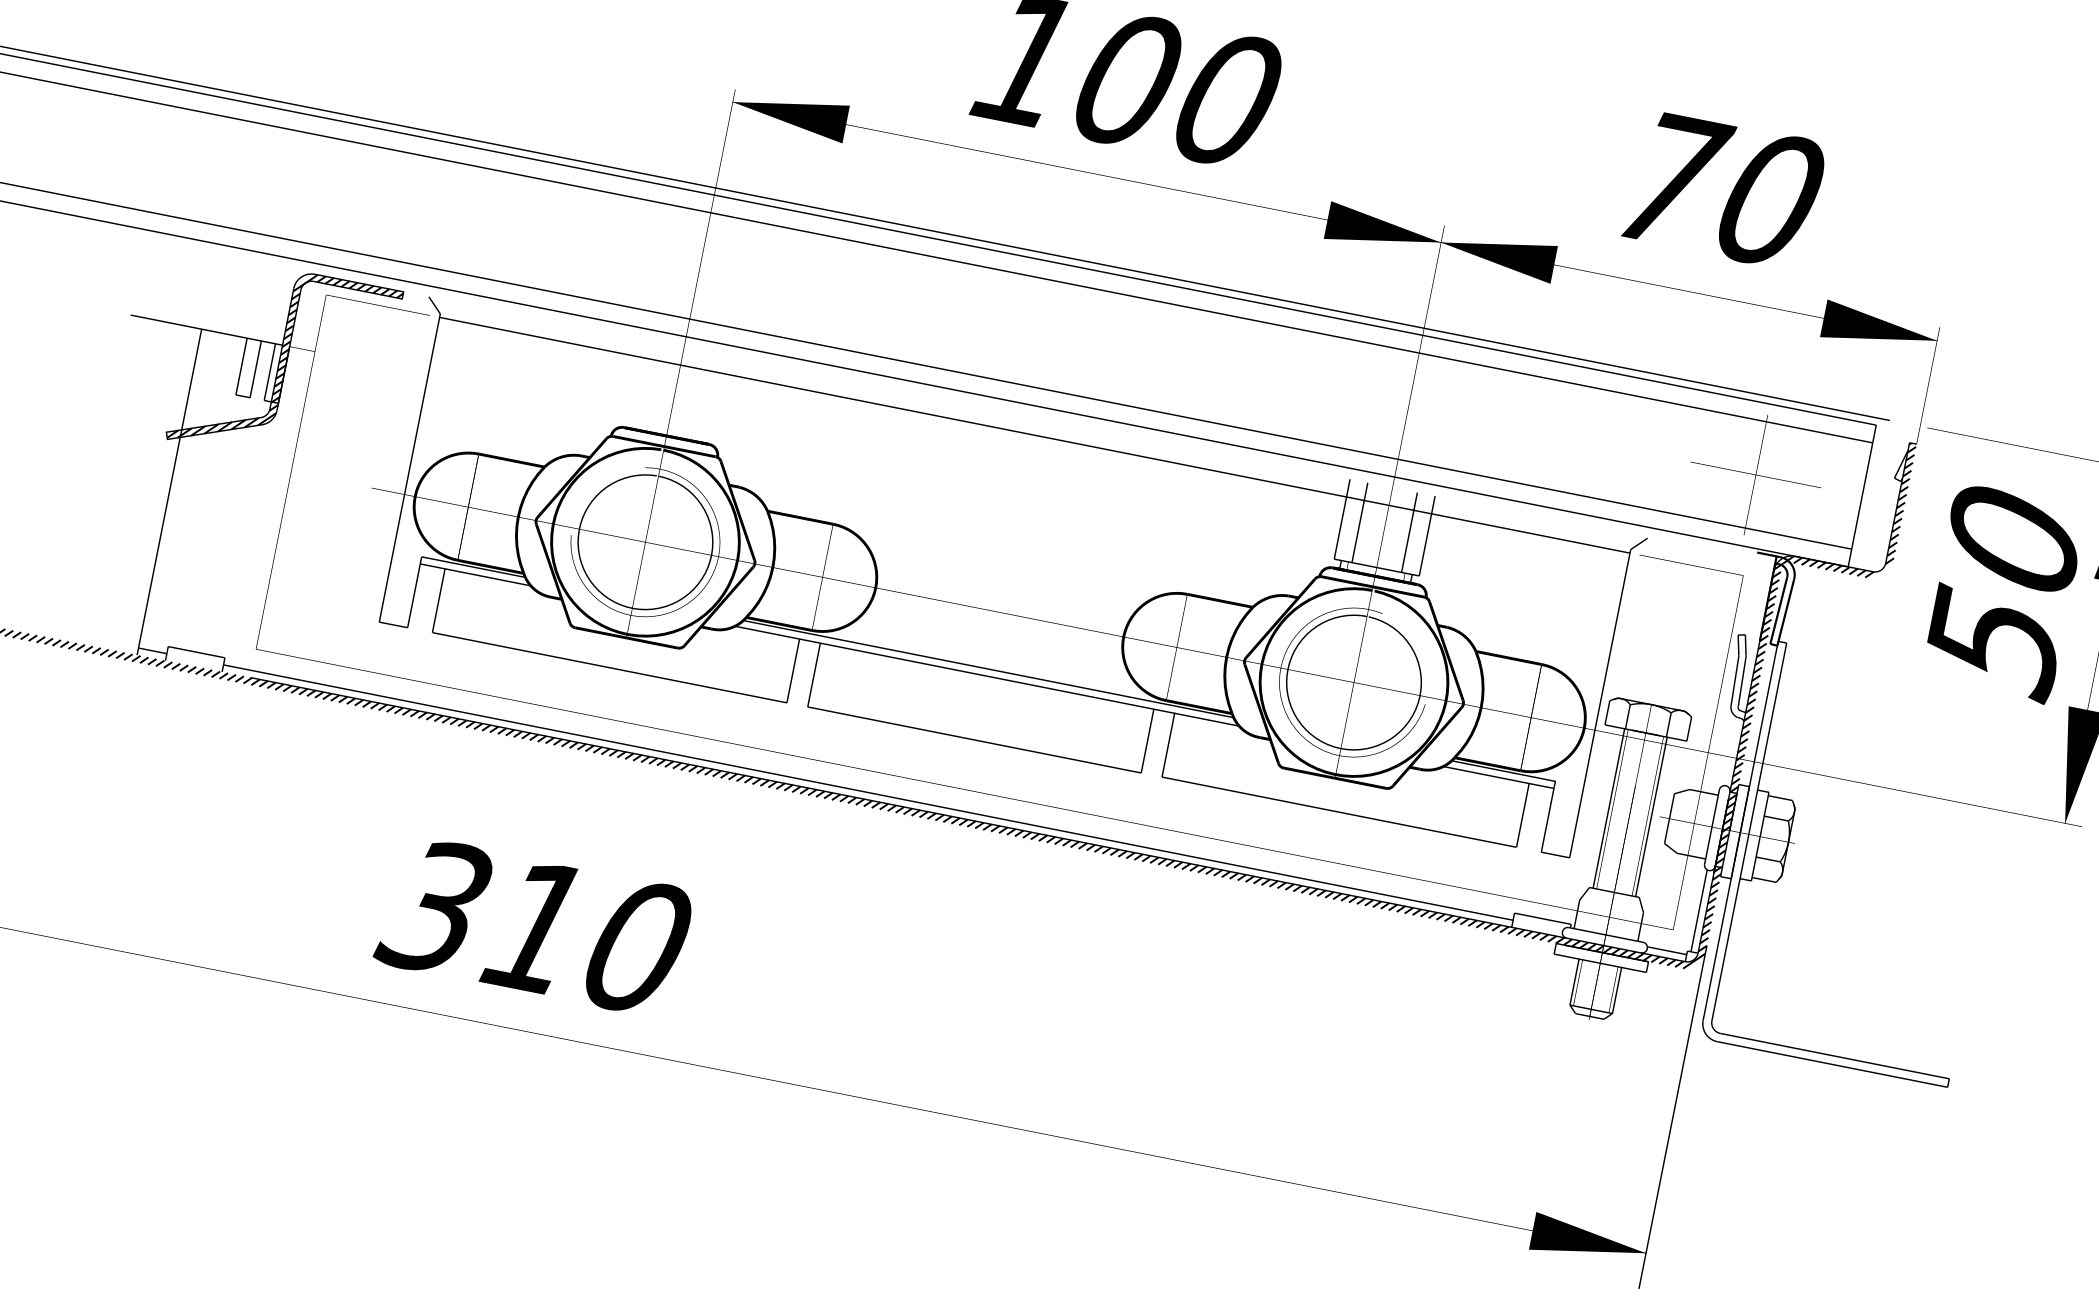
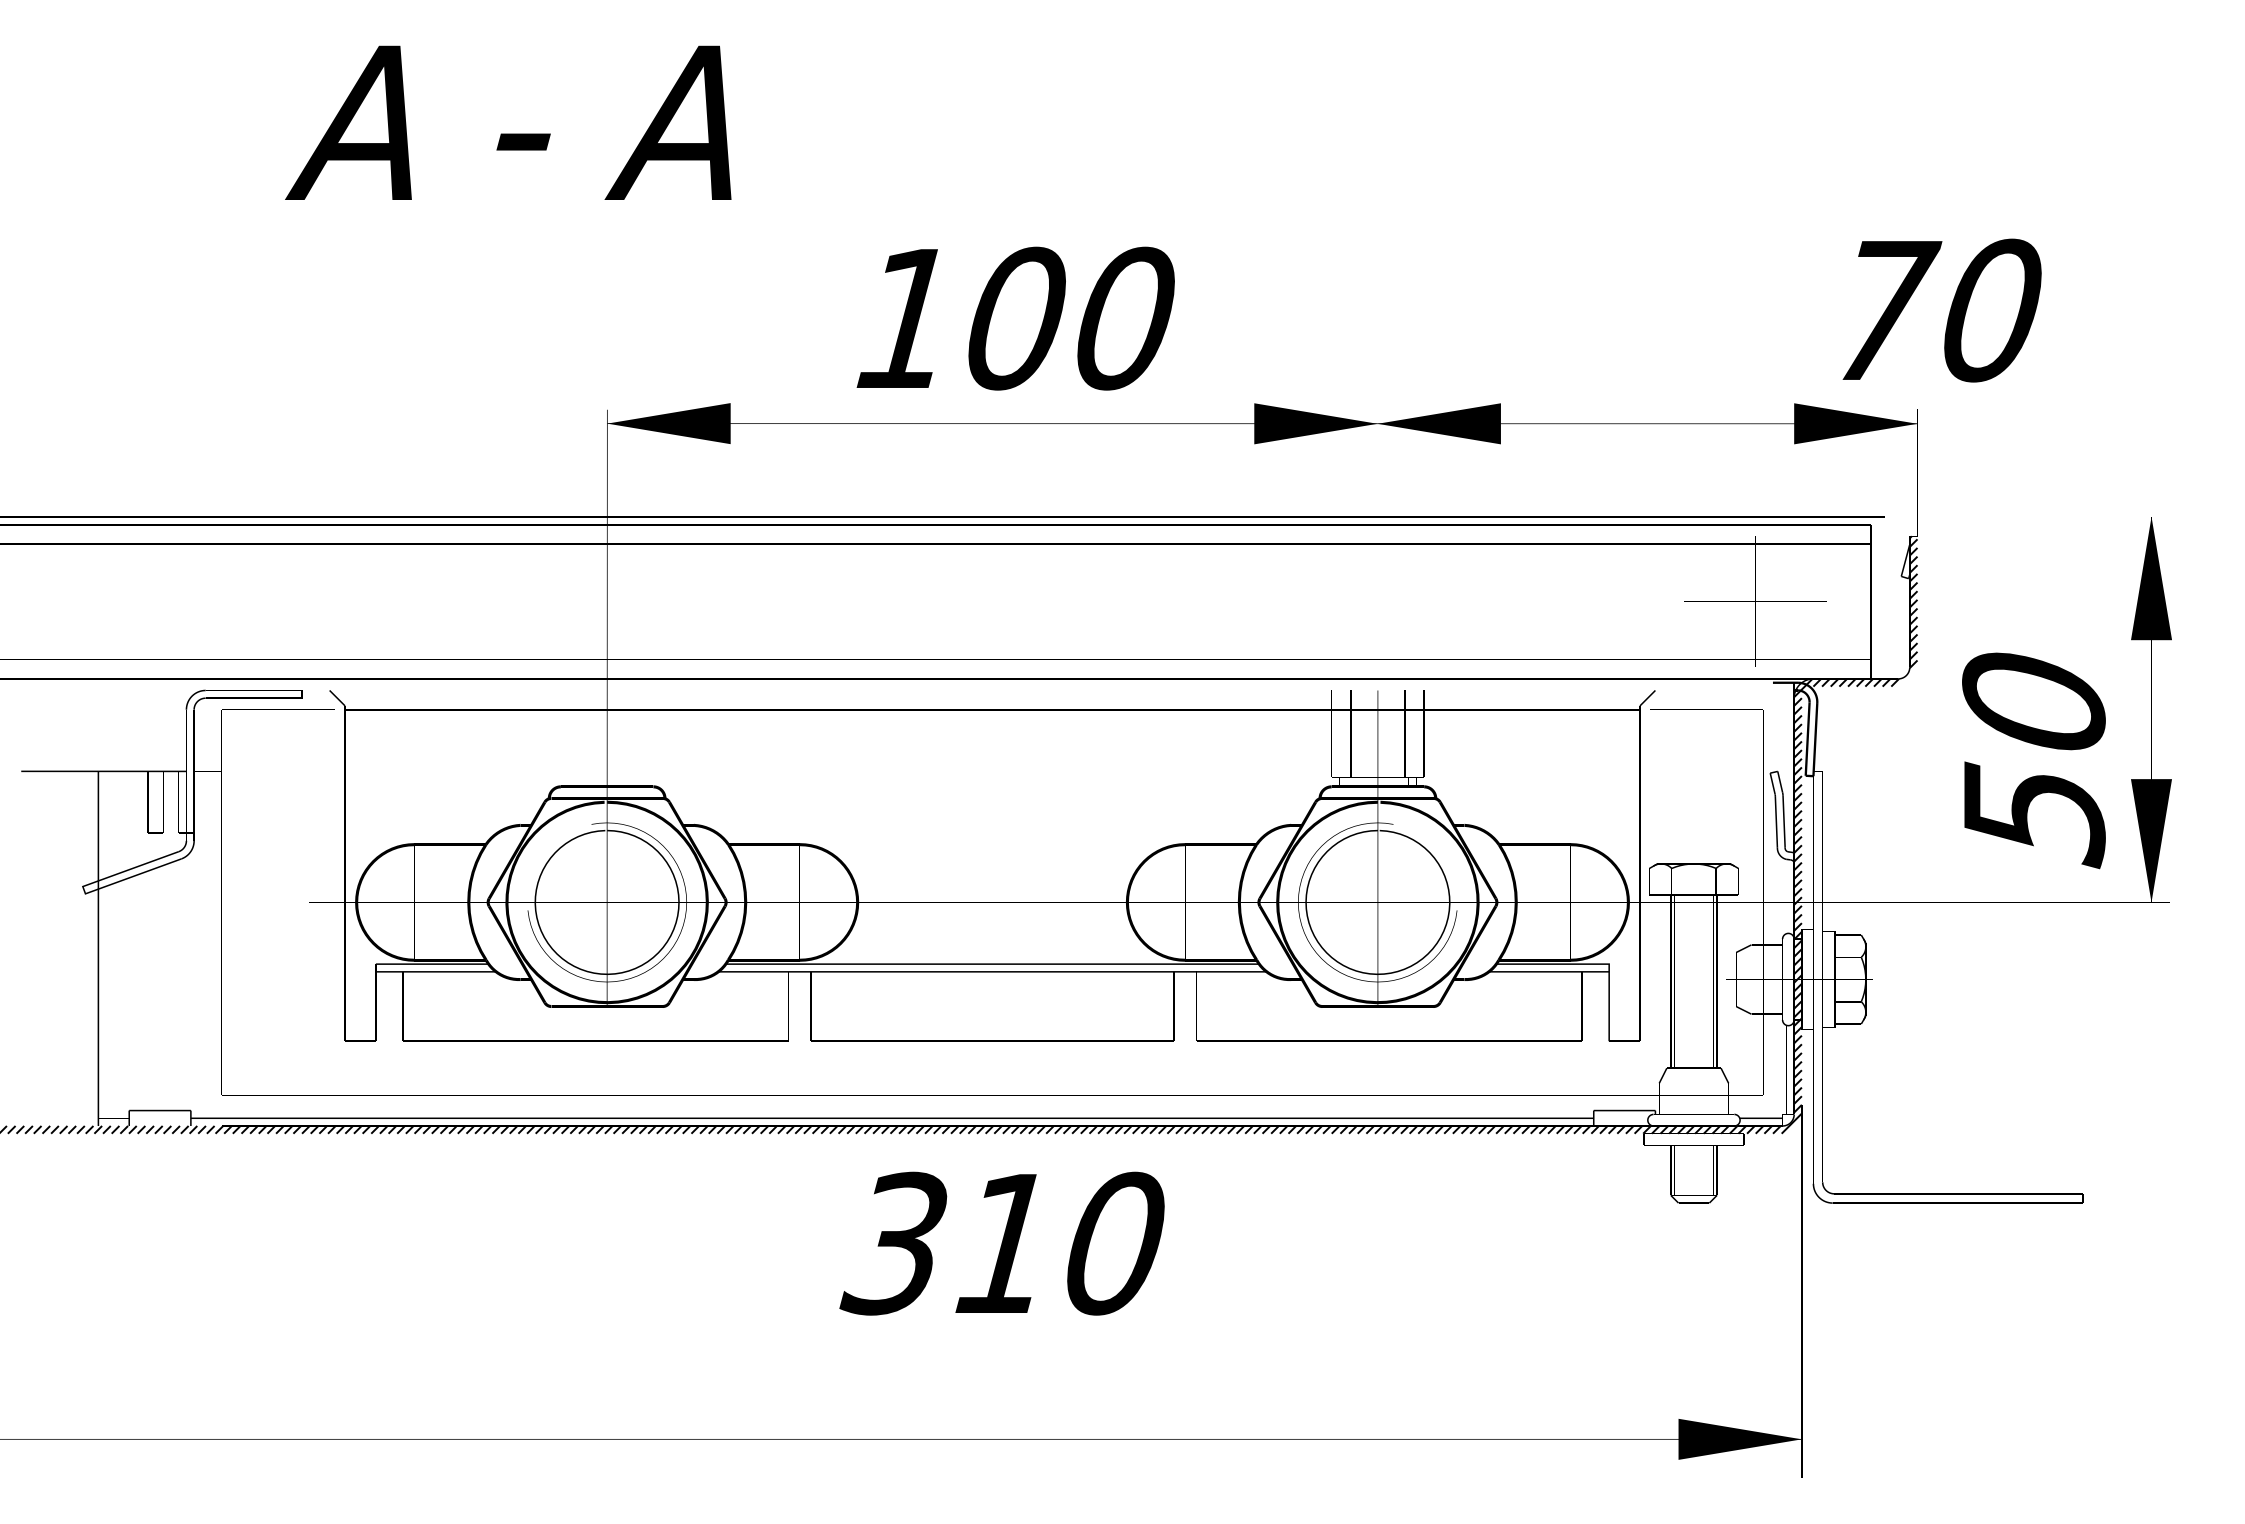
text: (1724, 190) -> (1941, 310), moved
hatch: (285, 364) -> (193, 791), removed
text: (2002, 593) -> (2033, 760), moved
text: (533, 926) -> (1001, 1243), moved

